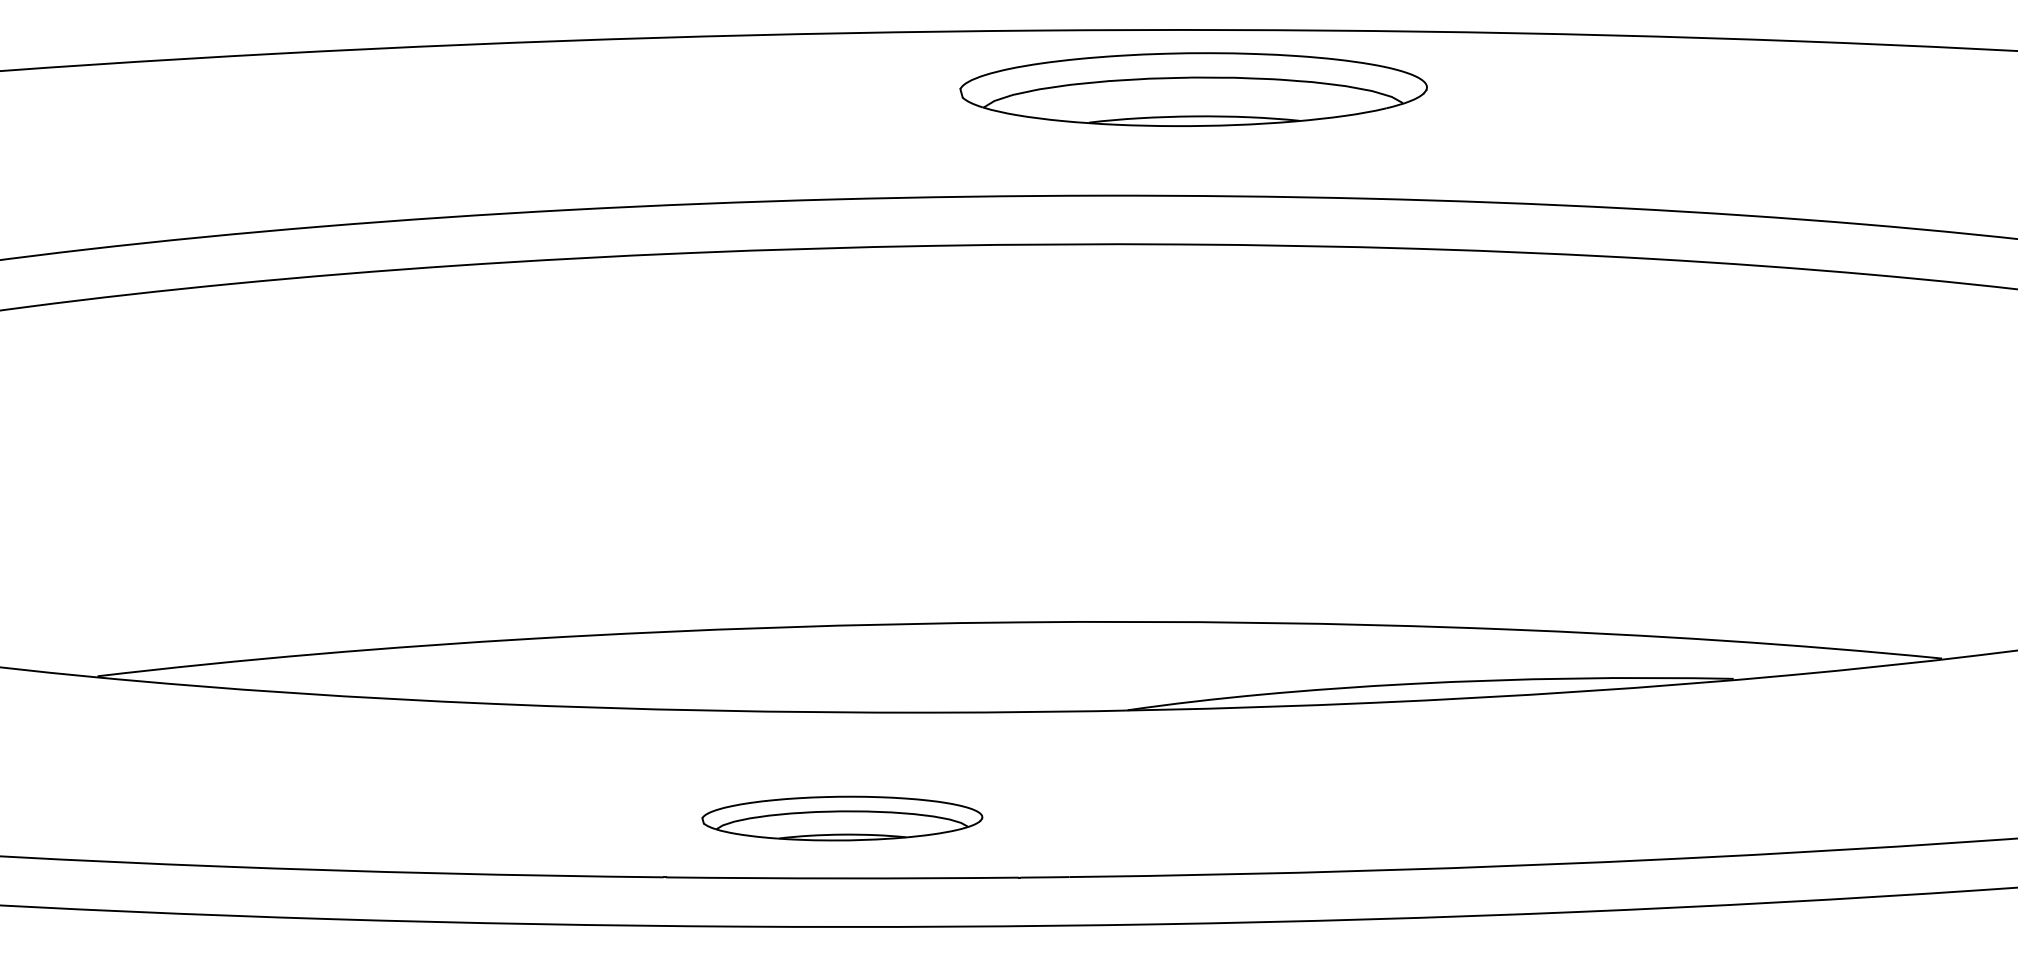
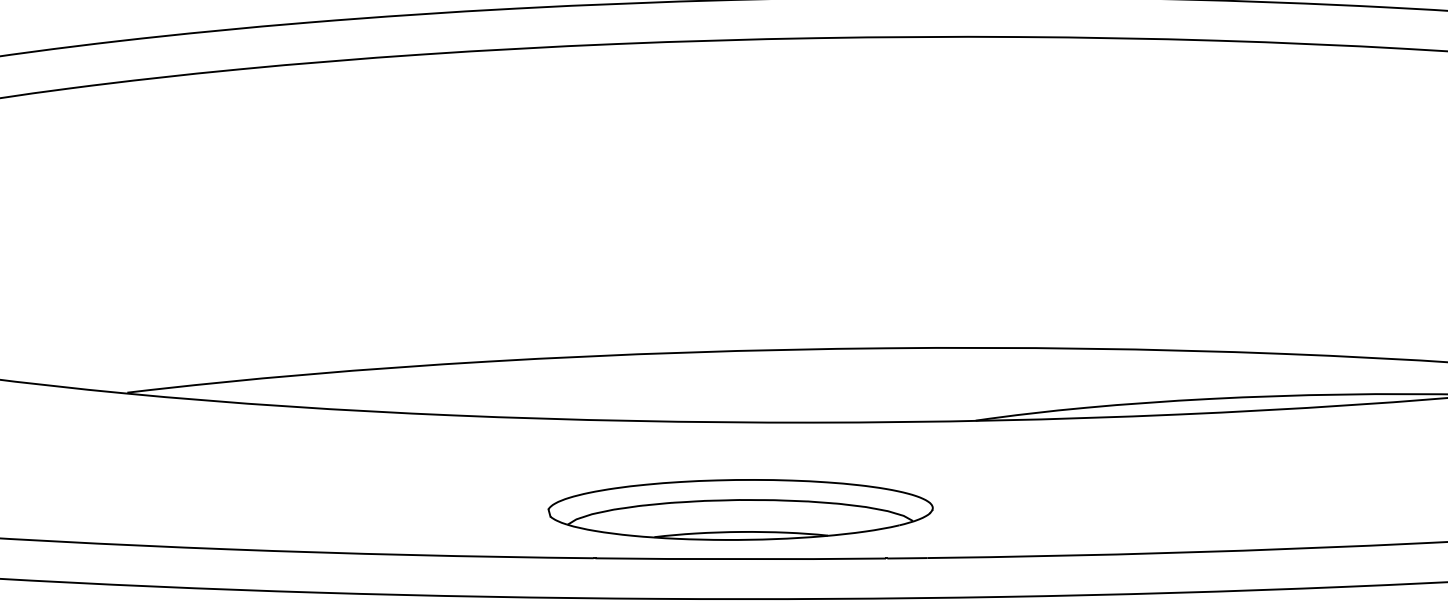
part: (842, 818) -> (740, 509), size x1.67

